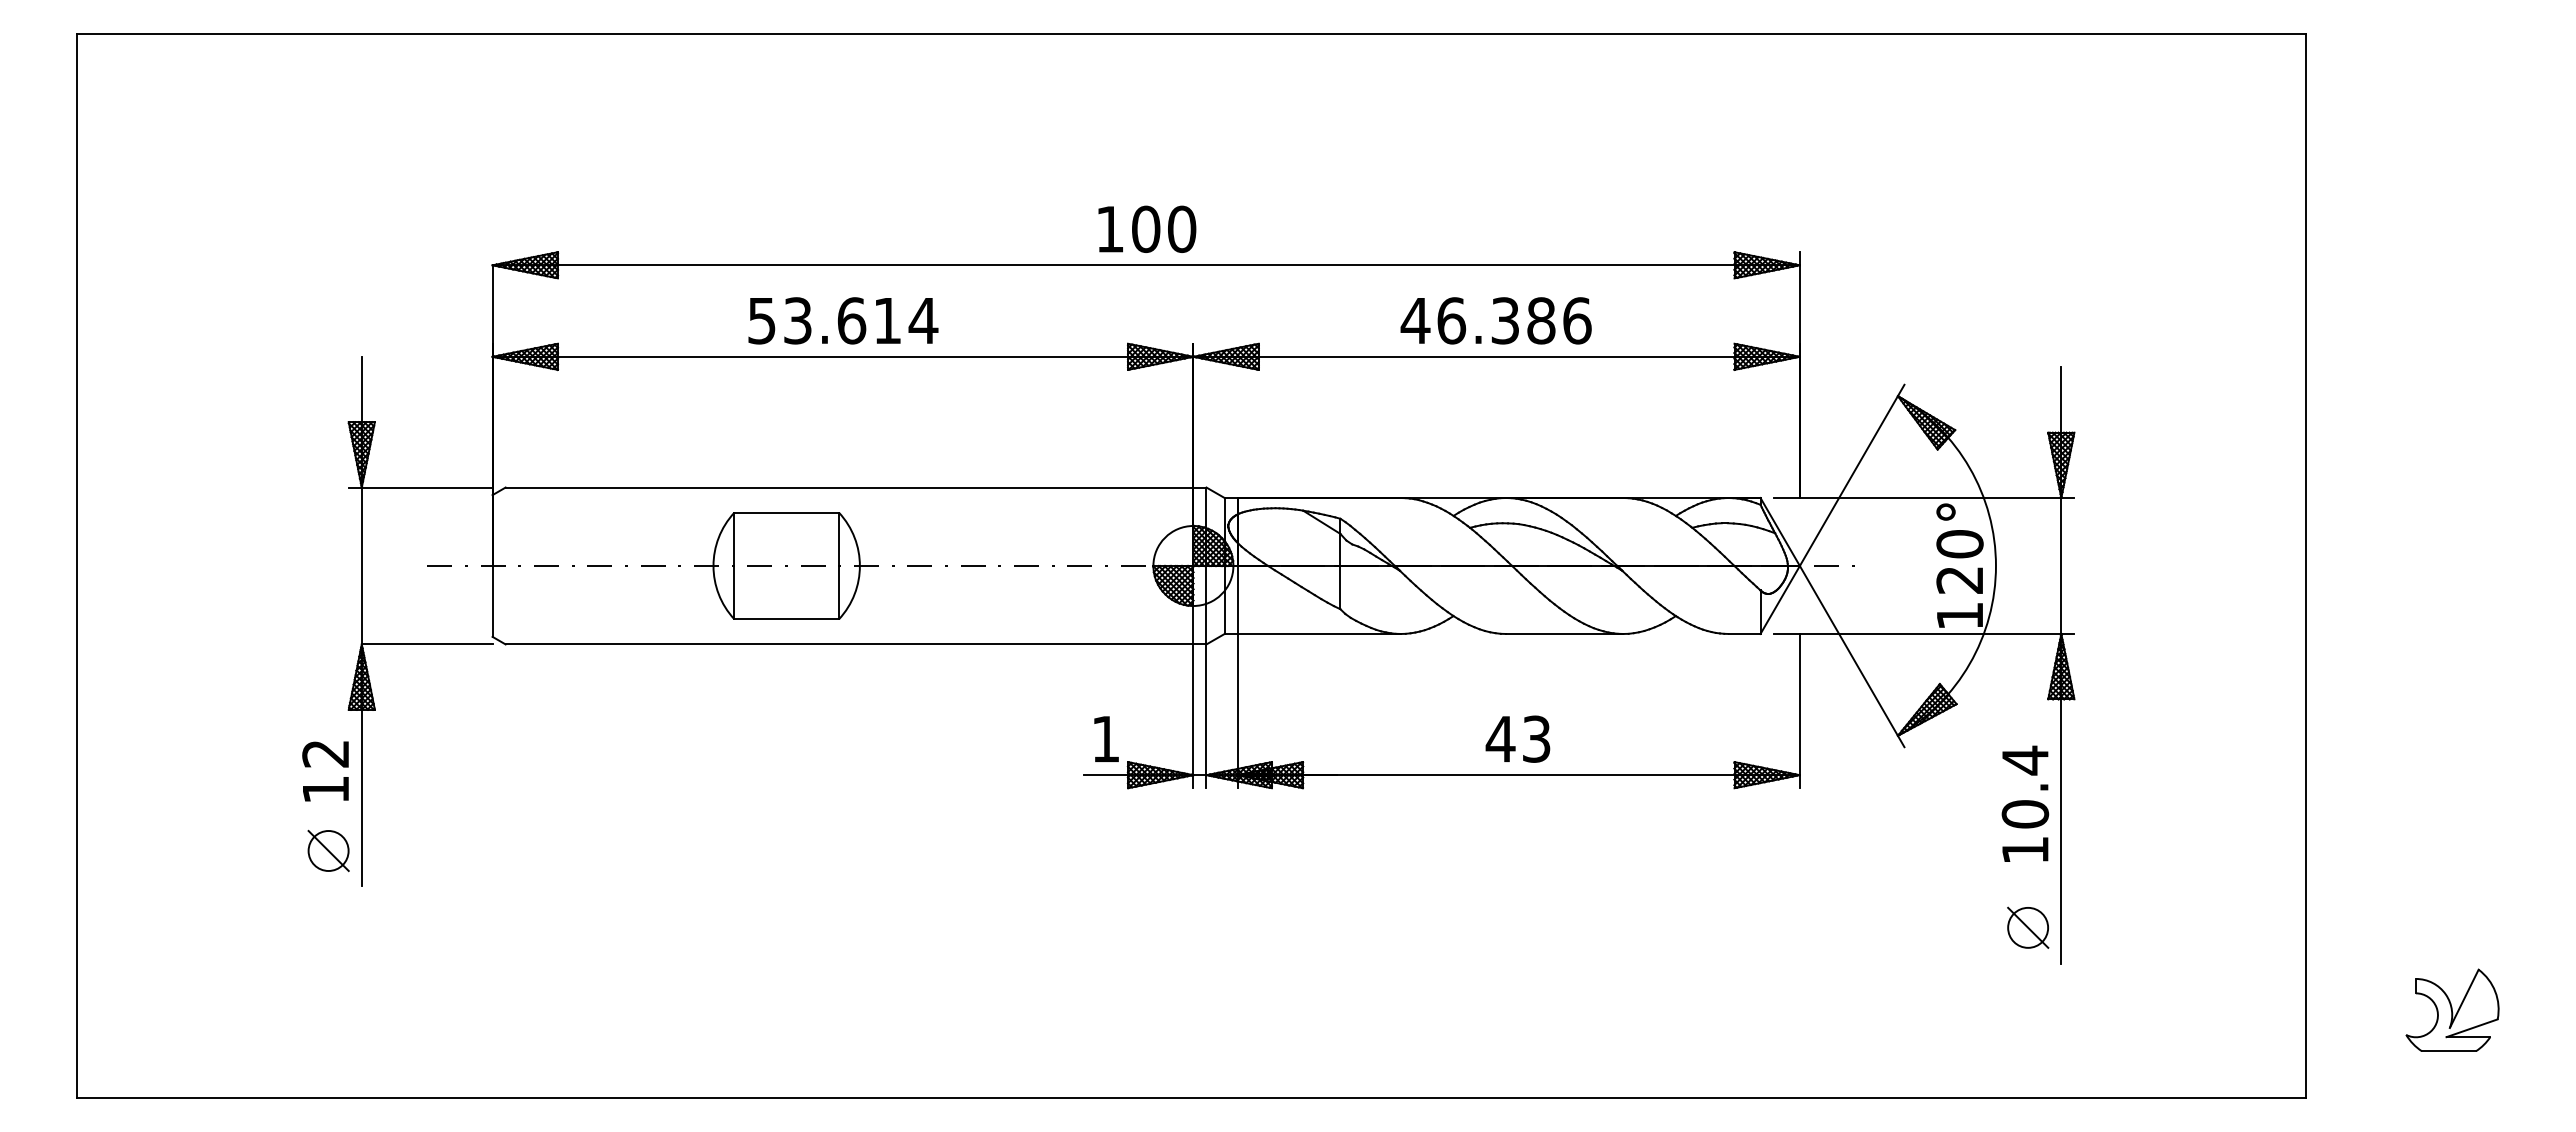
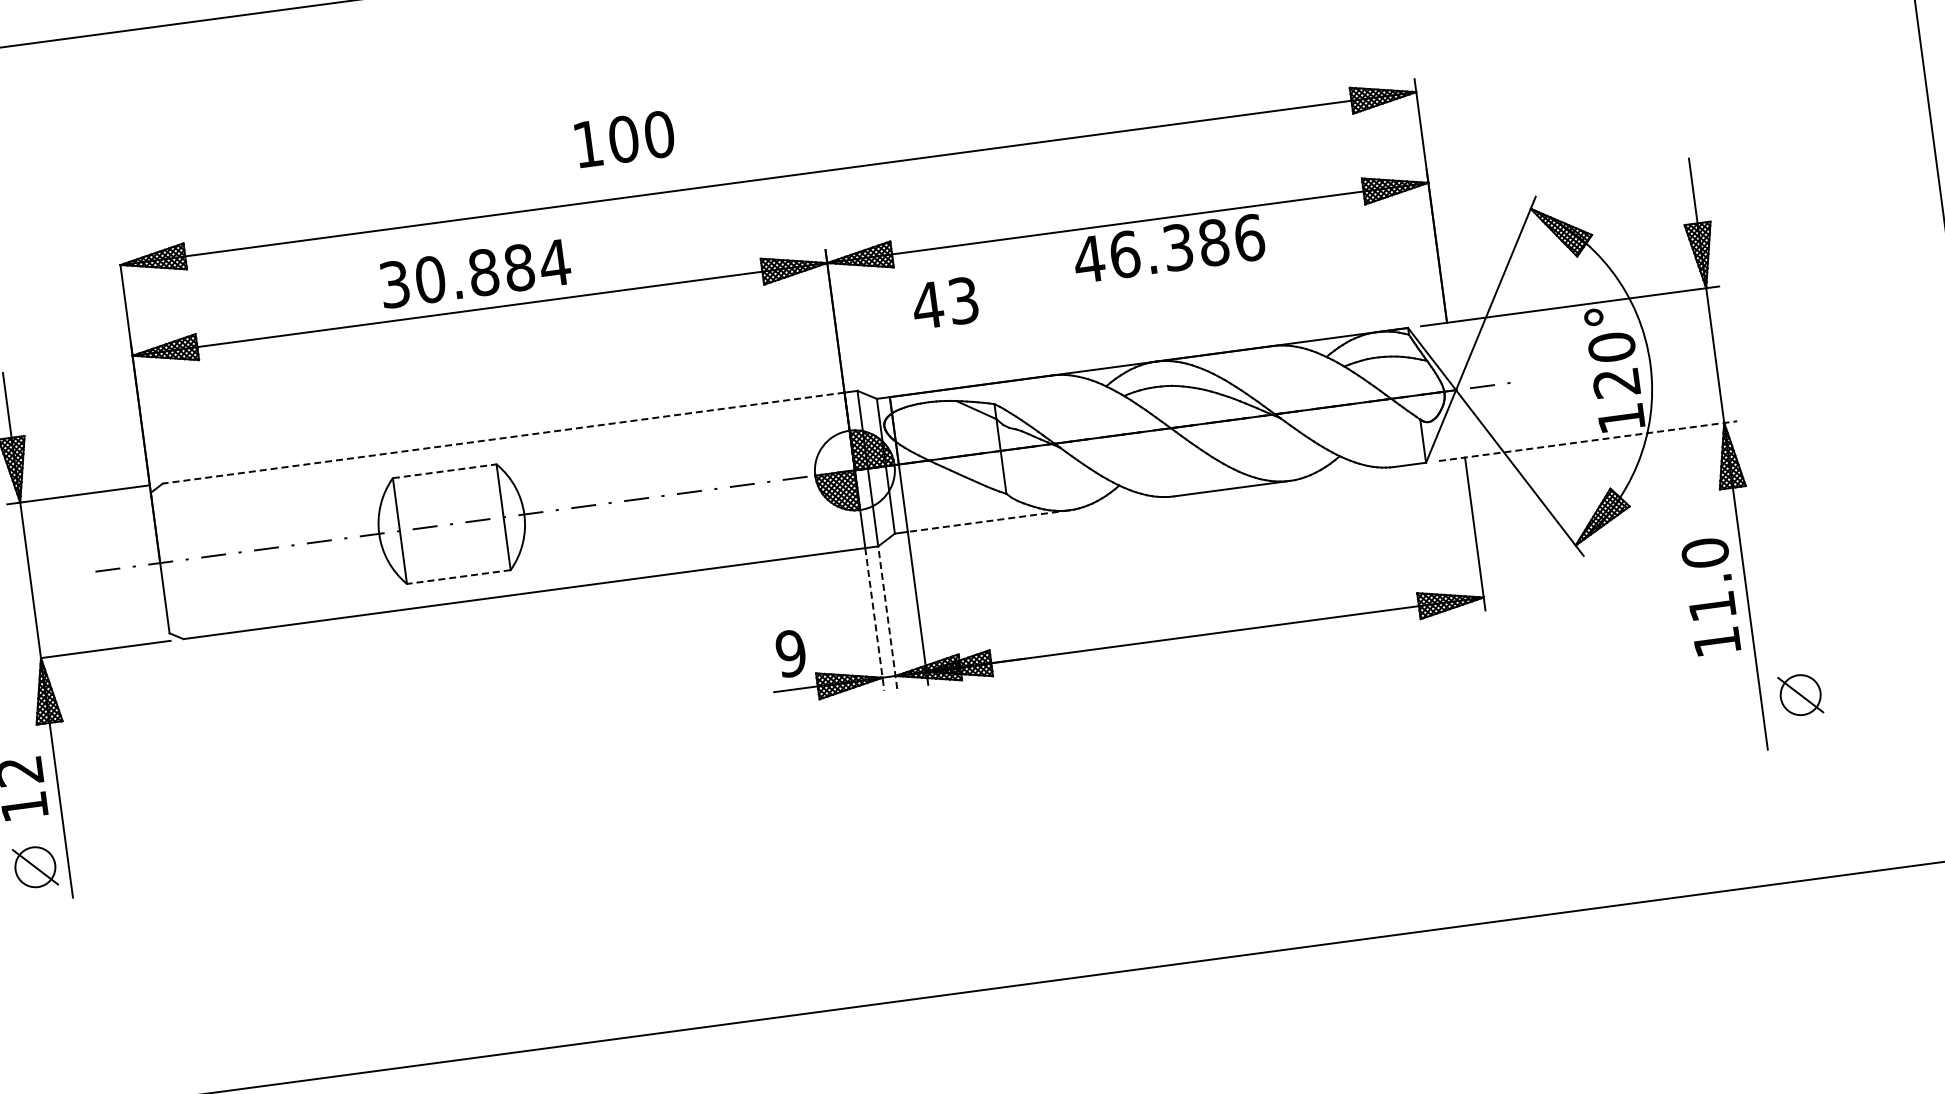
text: (1147, 228) -> (625, 138), moved
text: (824, 320) -> (456, 275), 53.614 -> 30.884
text: (1495, 320) -> (1168, 248), moved
line: (849, 487) -> (503, 438), solid -> dashed
line: (787, 512) -> (445, 471), solid -> dashed
line: (786, 619) -> (458, 577), solid -> dashed
line: (1319, 633) -> (988, 520), solid -> dashed
line: (1924, 633) -> (1588, 440), solid -> dashed
line: (1193, 716) -> (874, 619), solid -> dashed
line: (1206, 716) -> (887, 617), solid -> dashed
text: (1105, 738) -> (790, 653), 1 -> 9
text: (1517, 738) -> (944, 302), moved
text: (2025, 786) -> (1708, 578), 10.4 -> 11.0
part: (2028, 927) -> (1800, 694), moved

